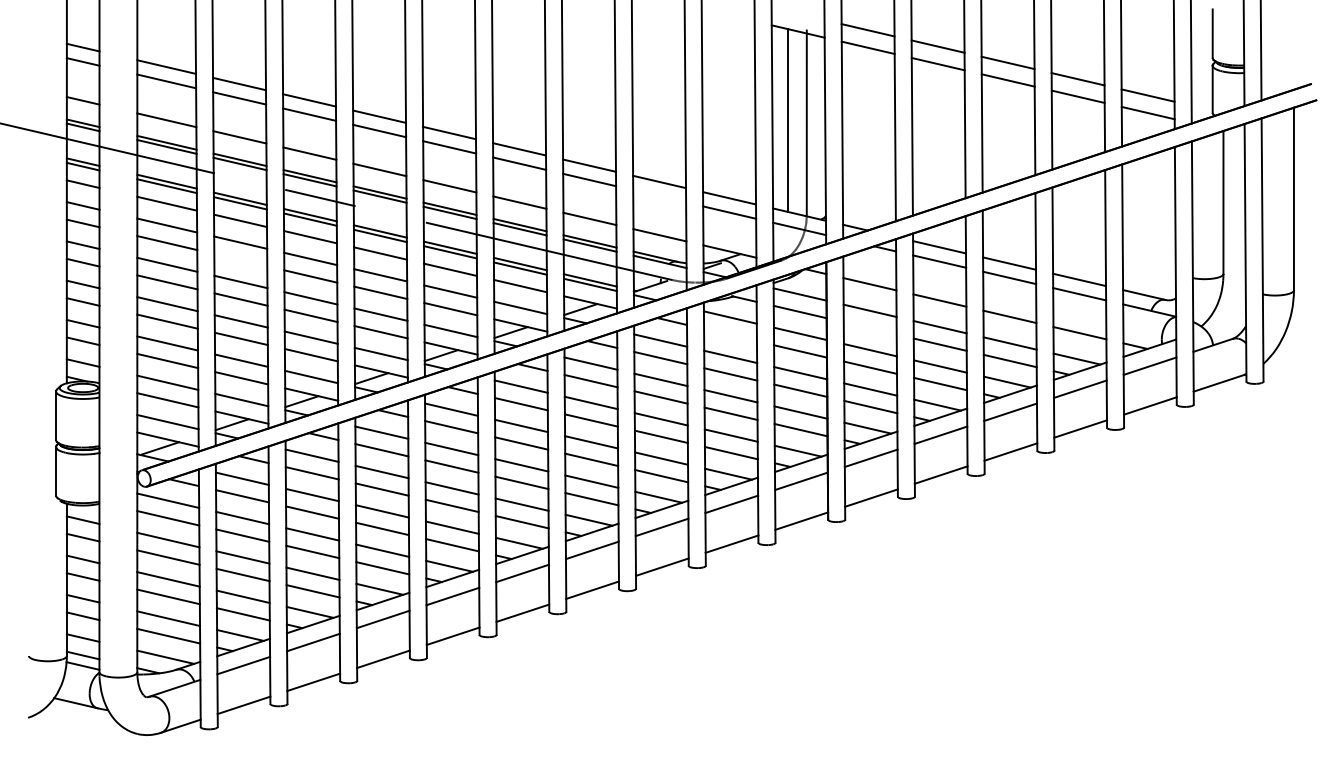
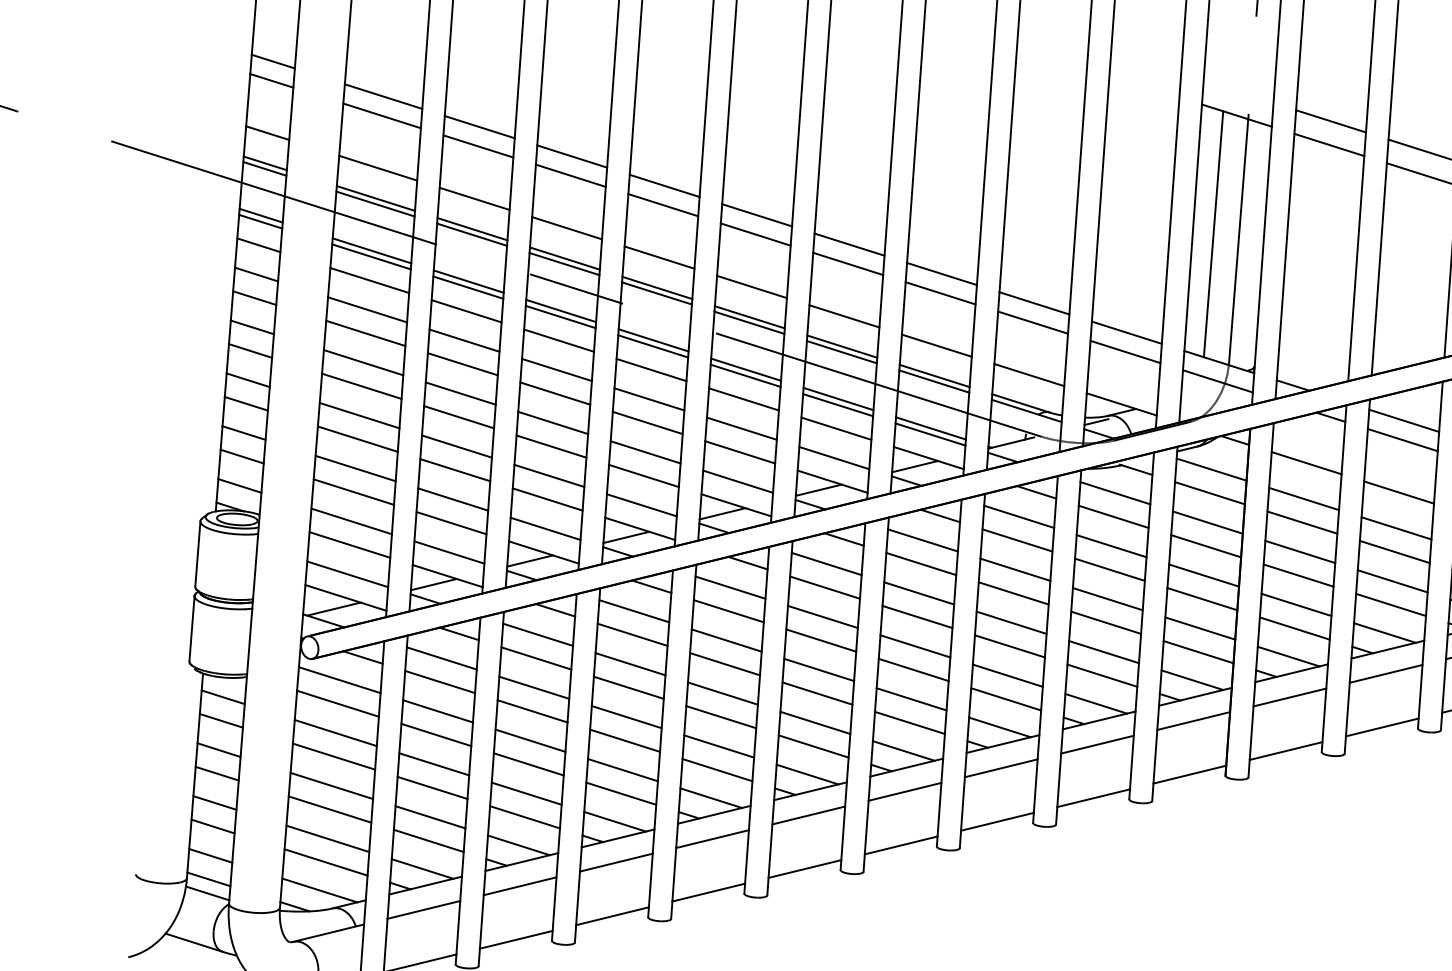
line: (659, 196) -> (1032, 322), added
line: (240, 260) -> (462, 364), added
line: (869, 328) -> (1301, 522), added
line: (730, 334) -> (1113, 516), added

